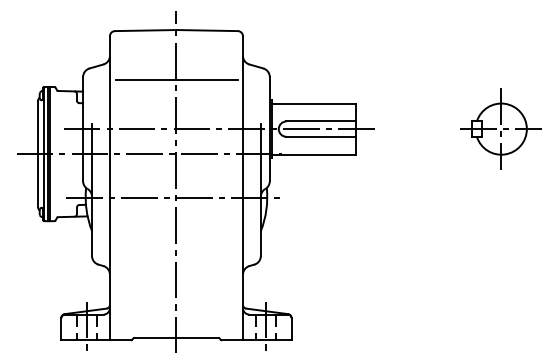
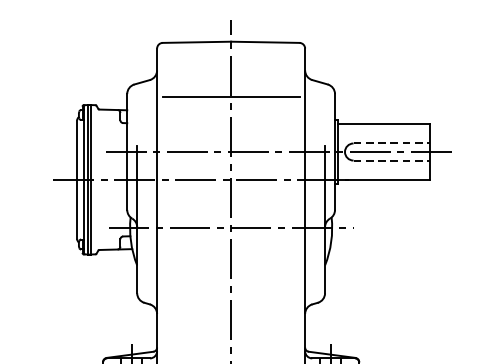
line: (320, 121) -> (391, 143), solid -> dashed
line: (320, 136) -> (391, 160), solid -> dashed

